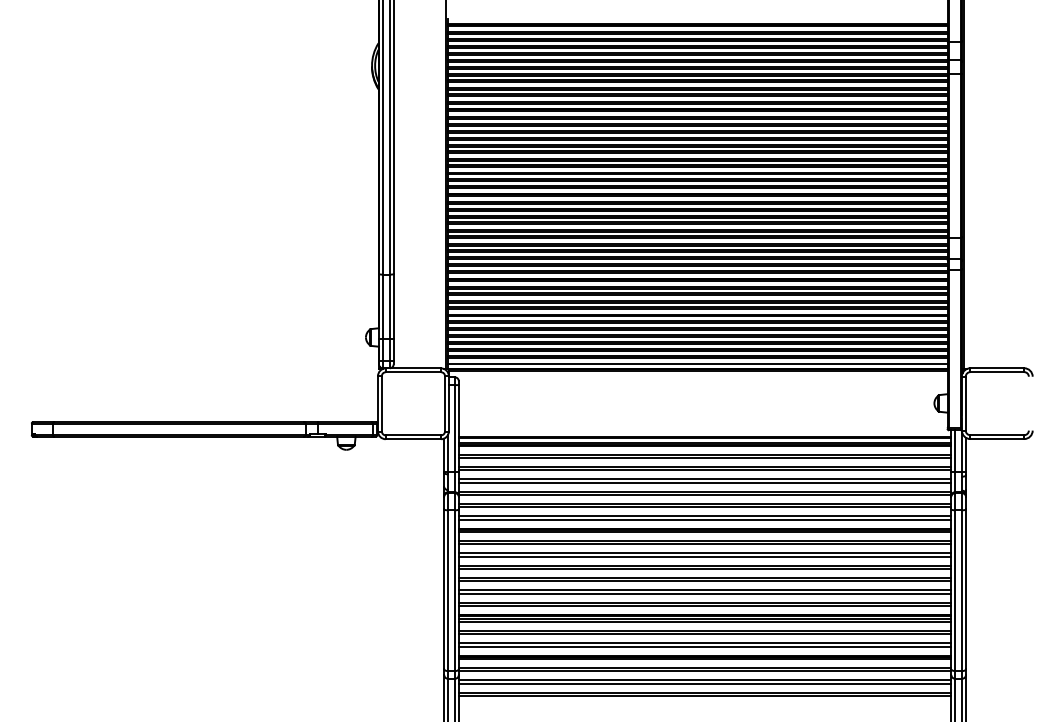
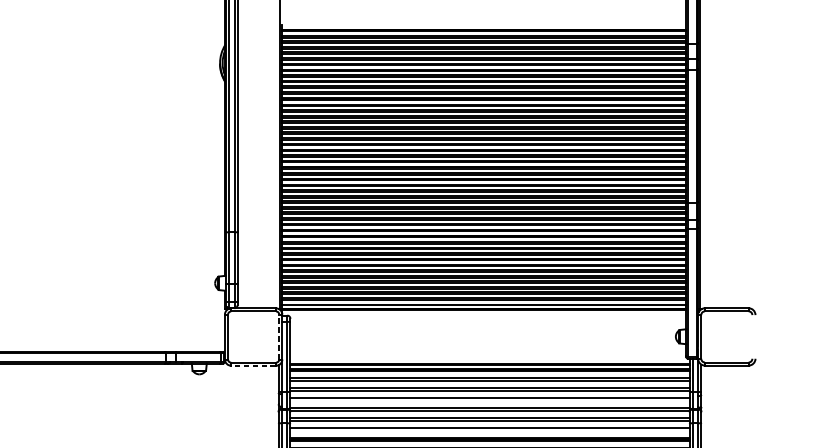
line: (444, 403) -> (278, 336), solid -> dashed
line: (413, 439) -> (253, 365), solid -> dashed
line: (704, 482) -> (489, 400), removed
line: (704, 519) -> (489, 430), removed

